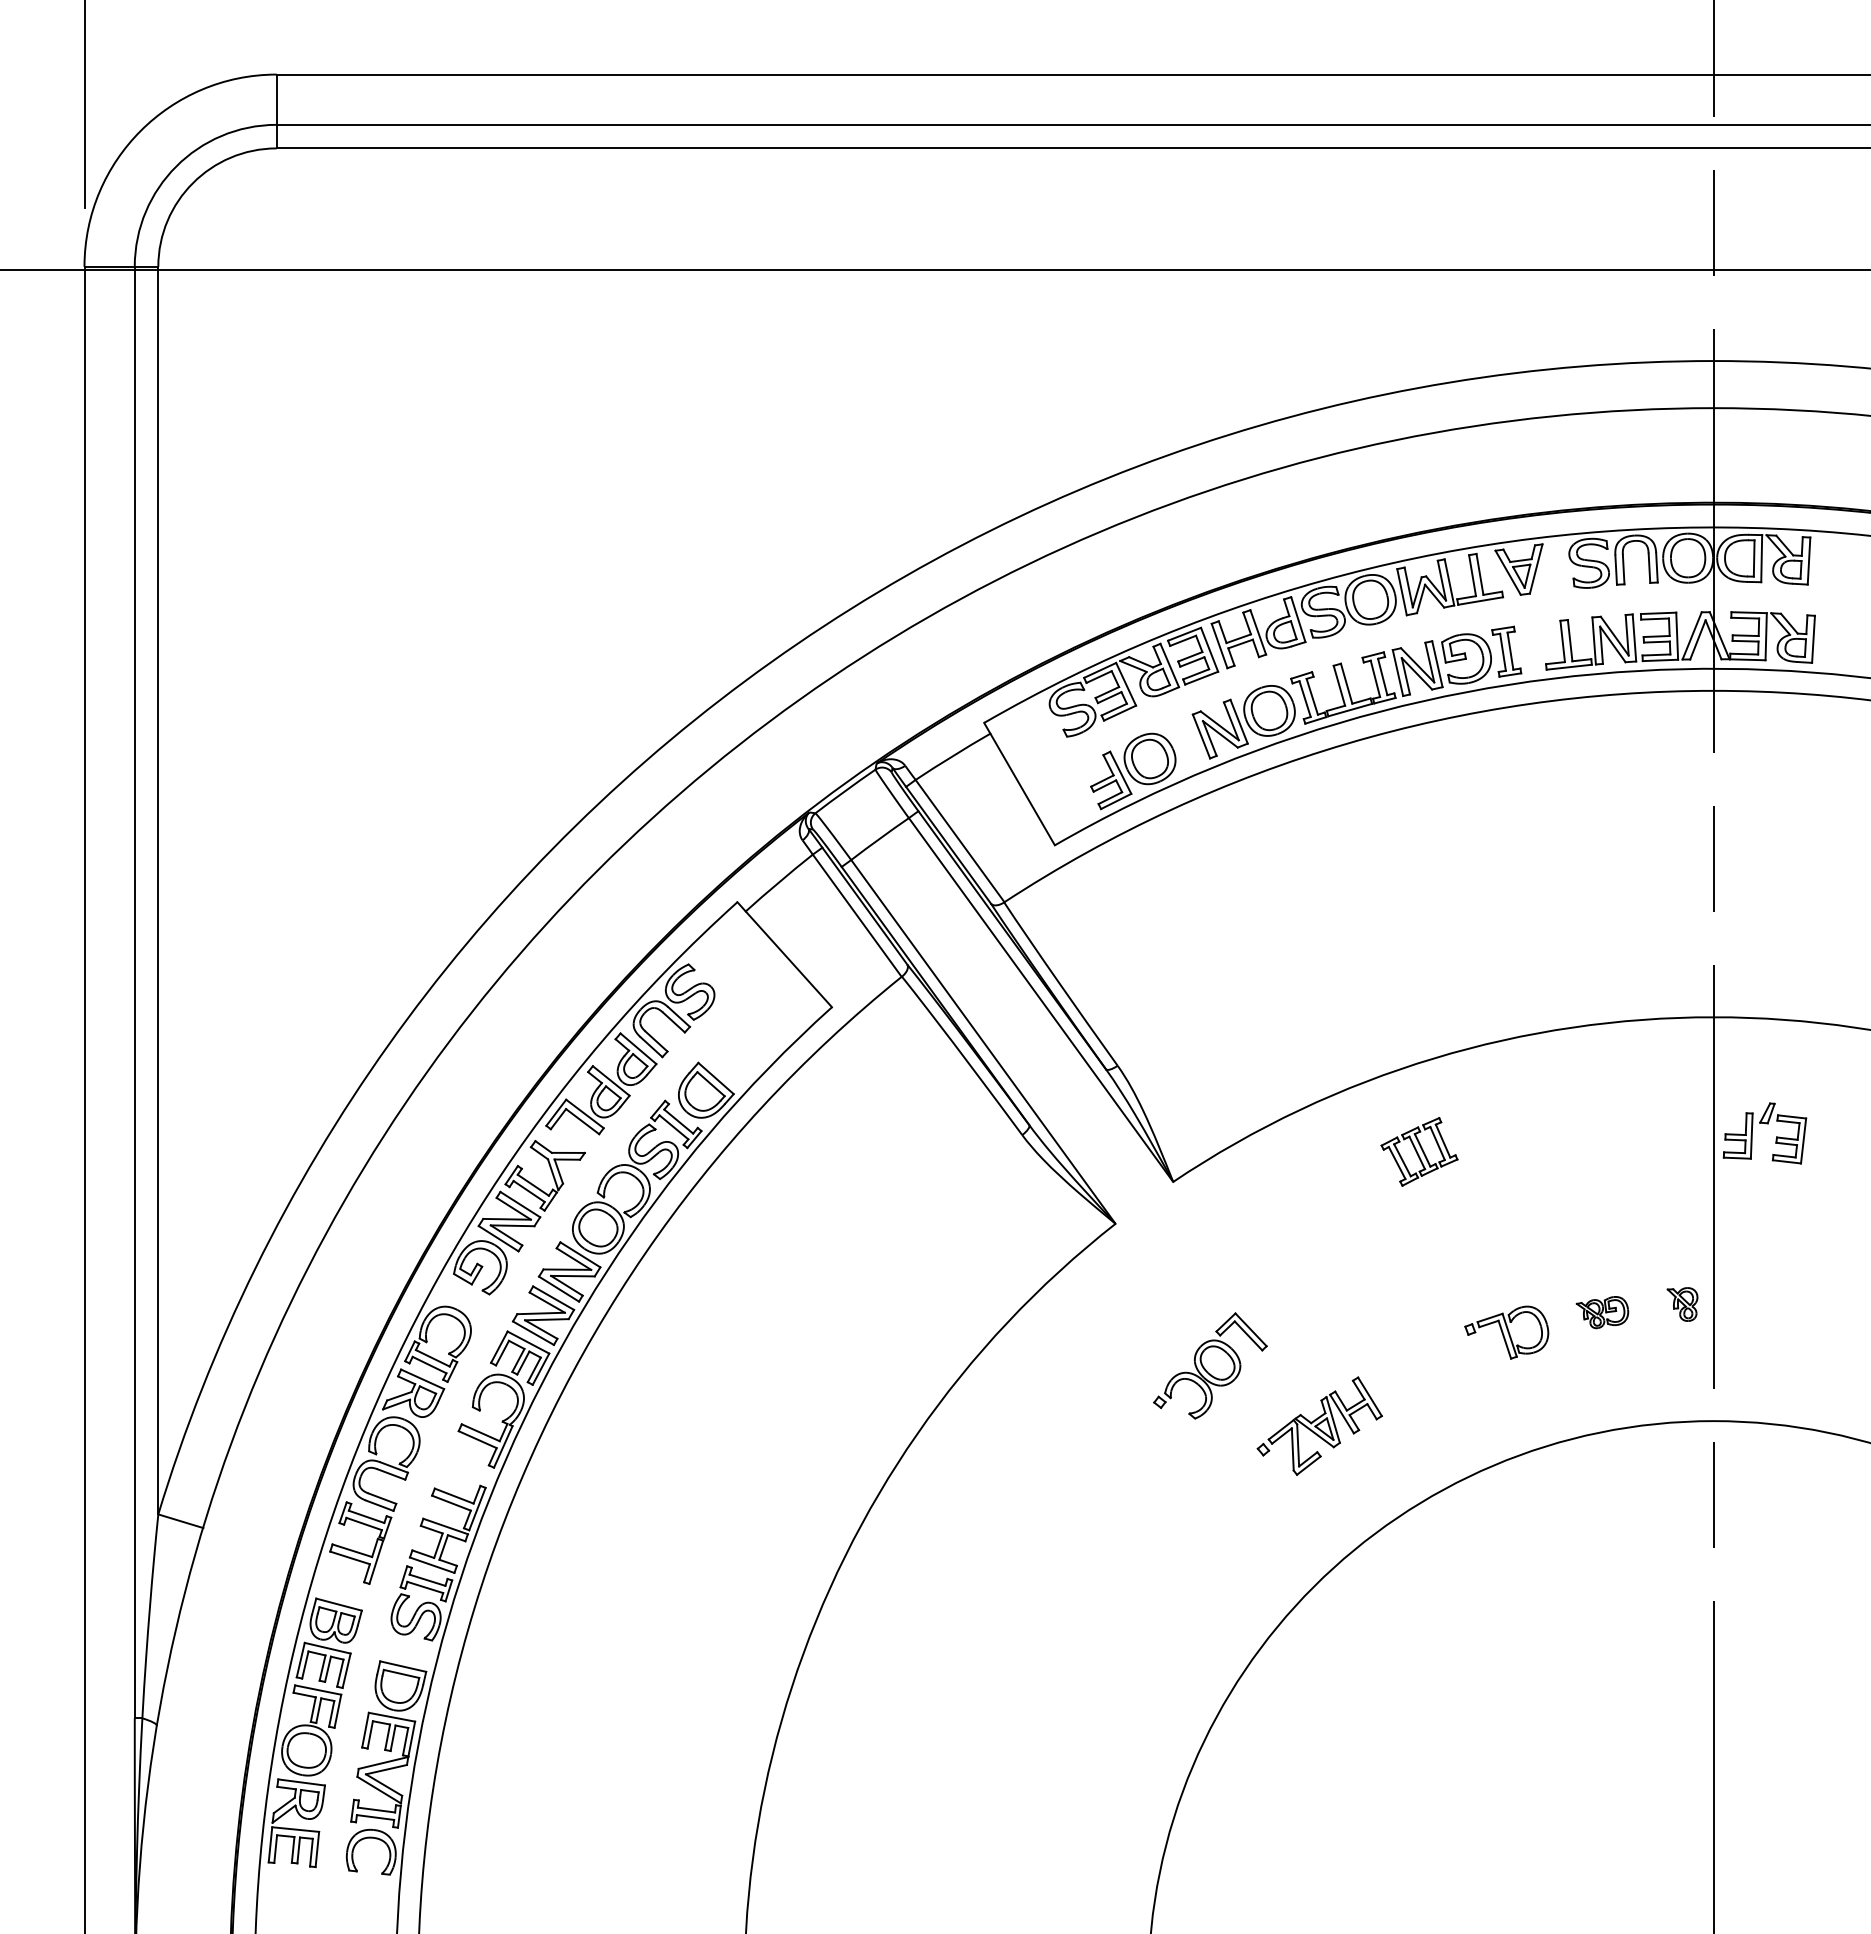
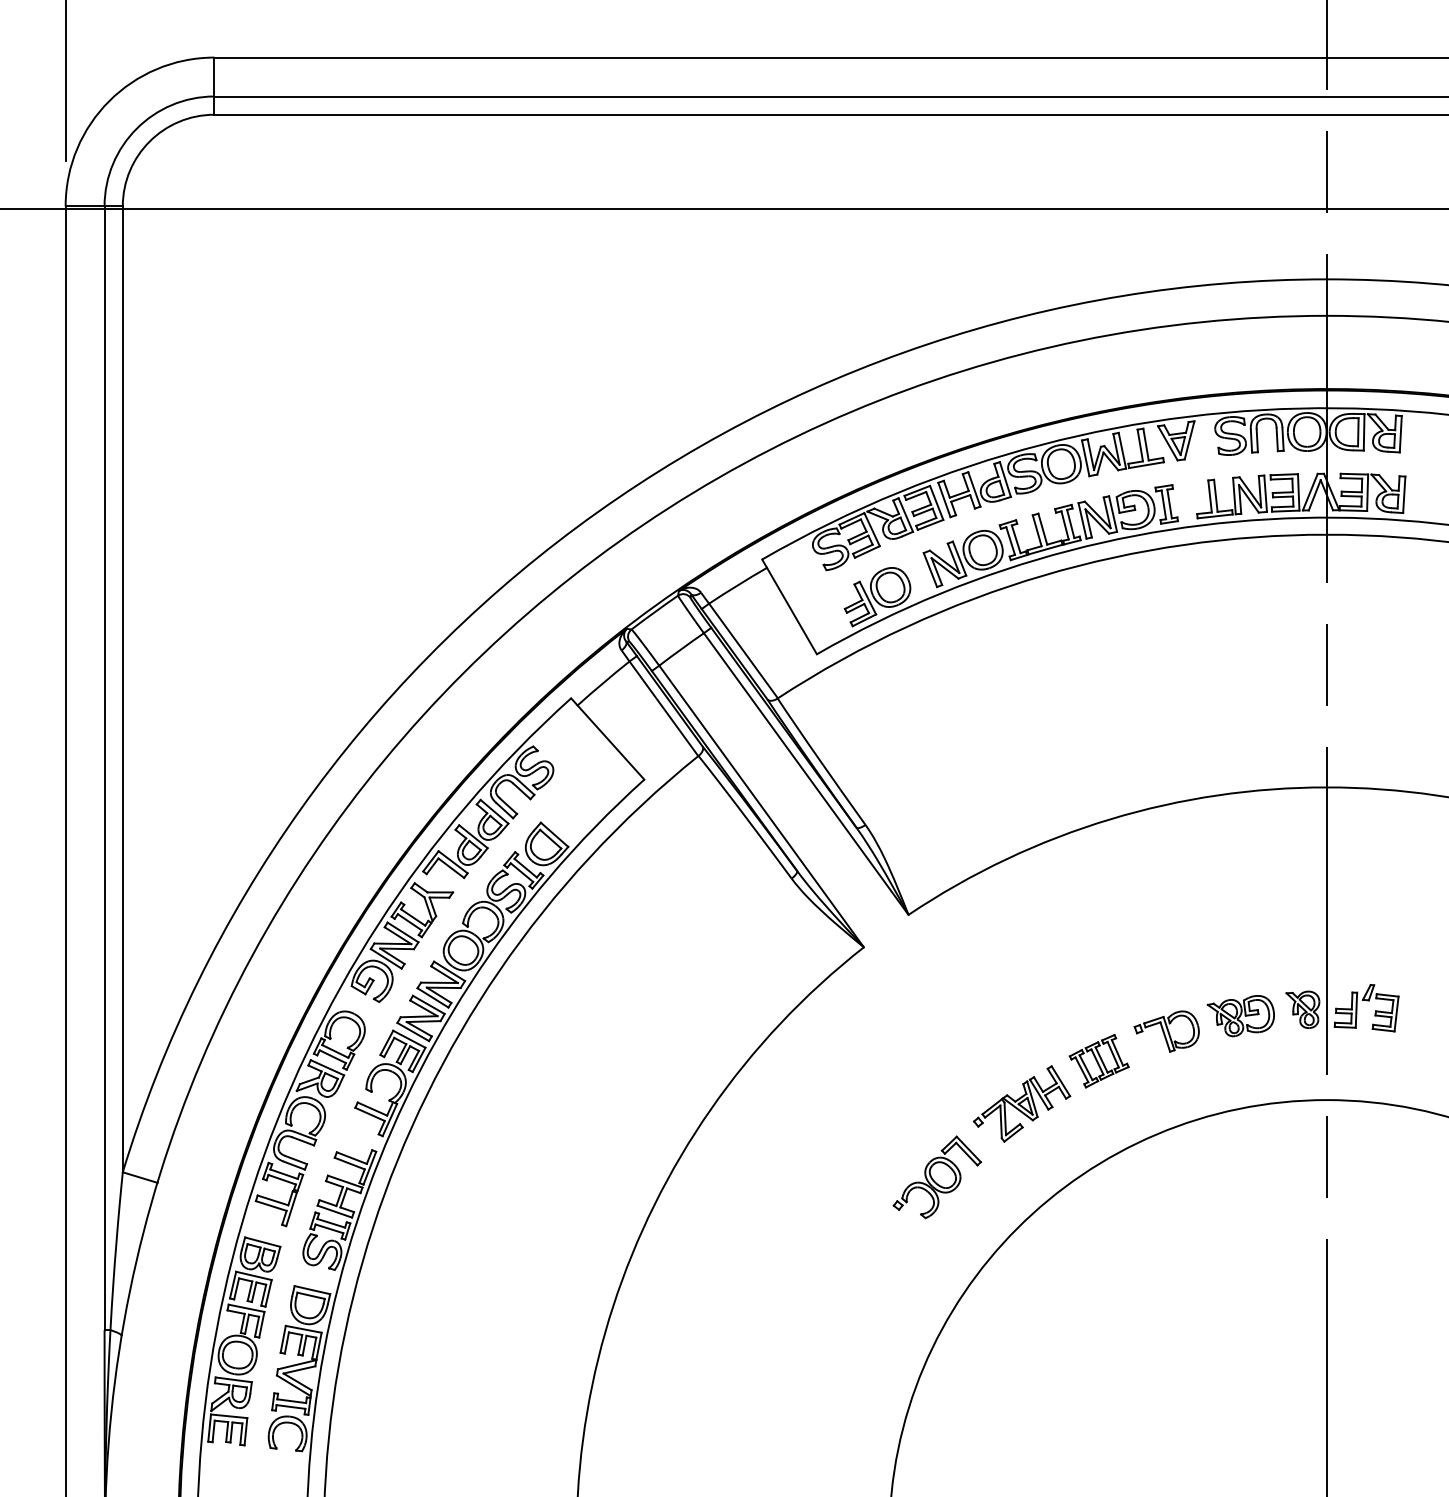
part: (1766, 1124) -> (1367, 1001), moved
part: (1419, 1151) -> (1099, 1060), moved
part: (1682, 1304) -> (1302, 1009), size x1.43
part: (1602, 1312) -> (1240, 1015), size x1.67
part: (1210, 1365) -> (937, 1177), moved

